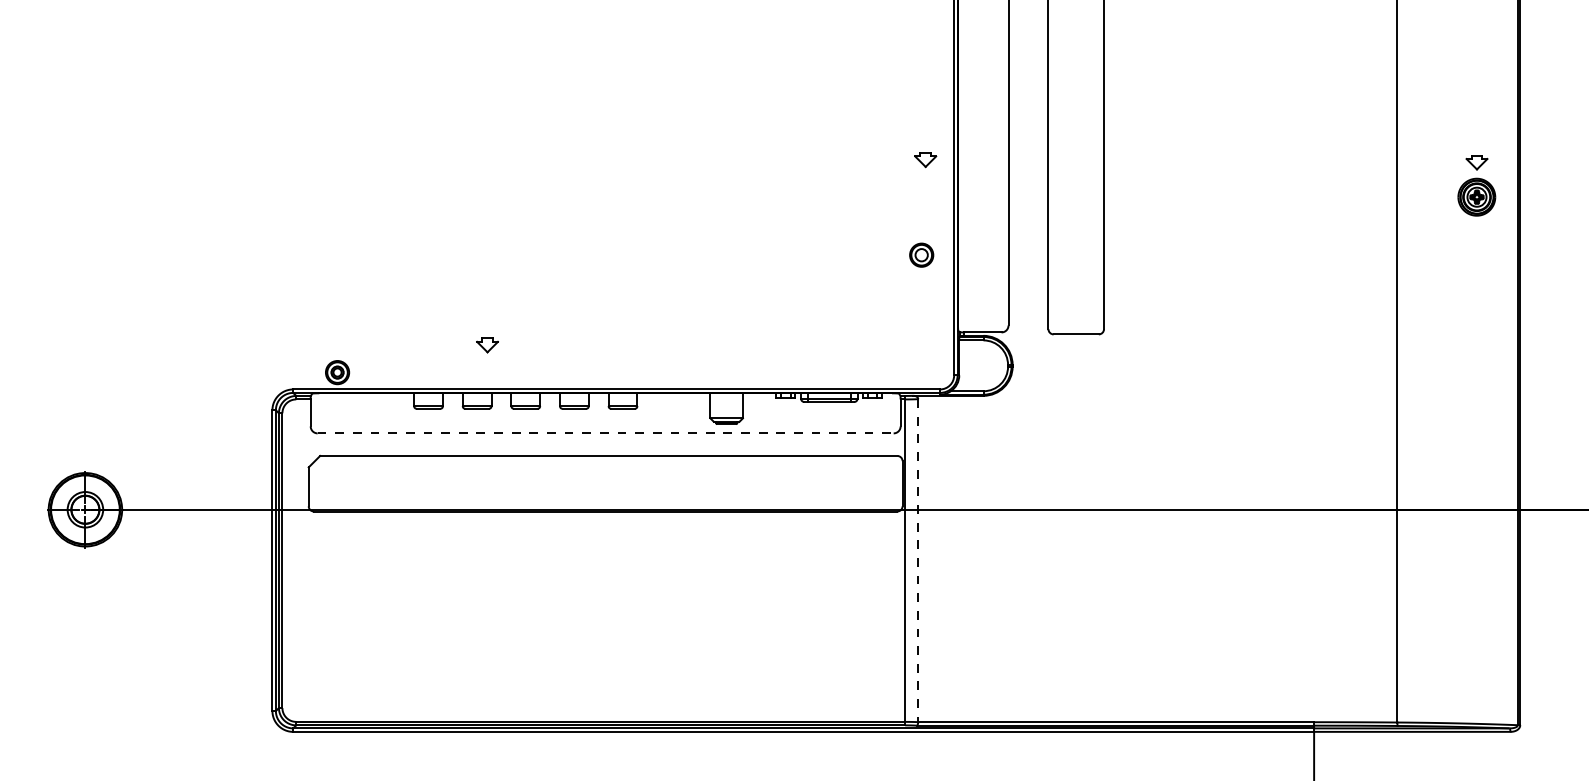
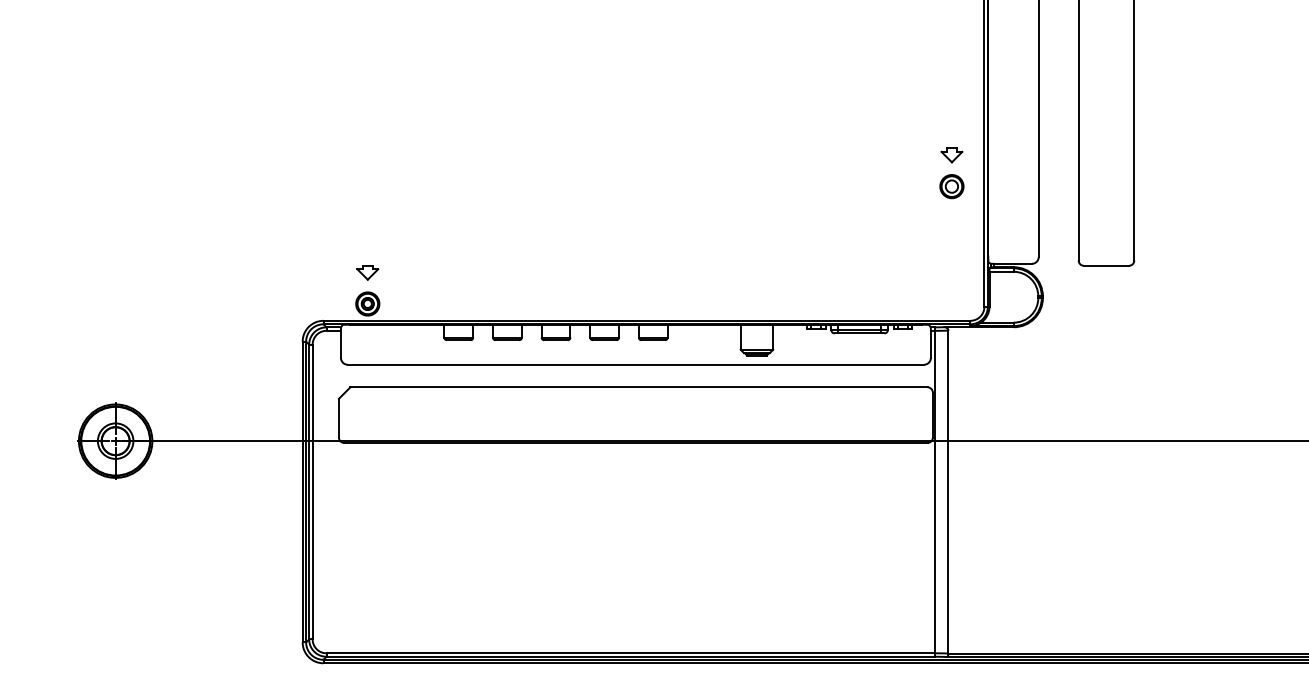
part: (925, 160) -> (951, 155), moved
part: (487, 345) -> (367, 272), moved
line: (606, 433) -> (636, 364), dashed -> solid
line: (918, 560) -> (948, 491), dashed -> solid

